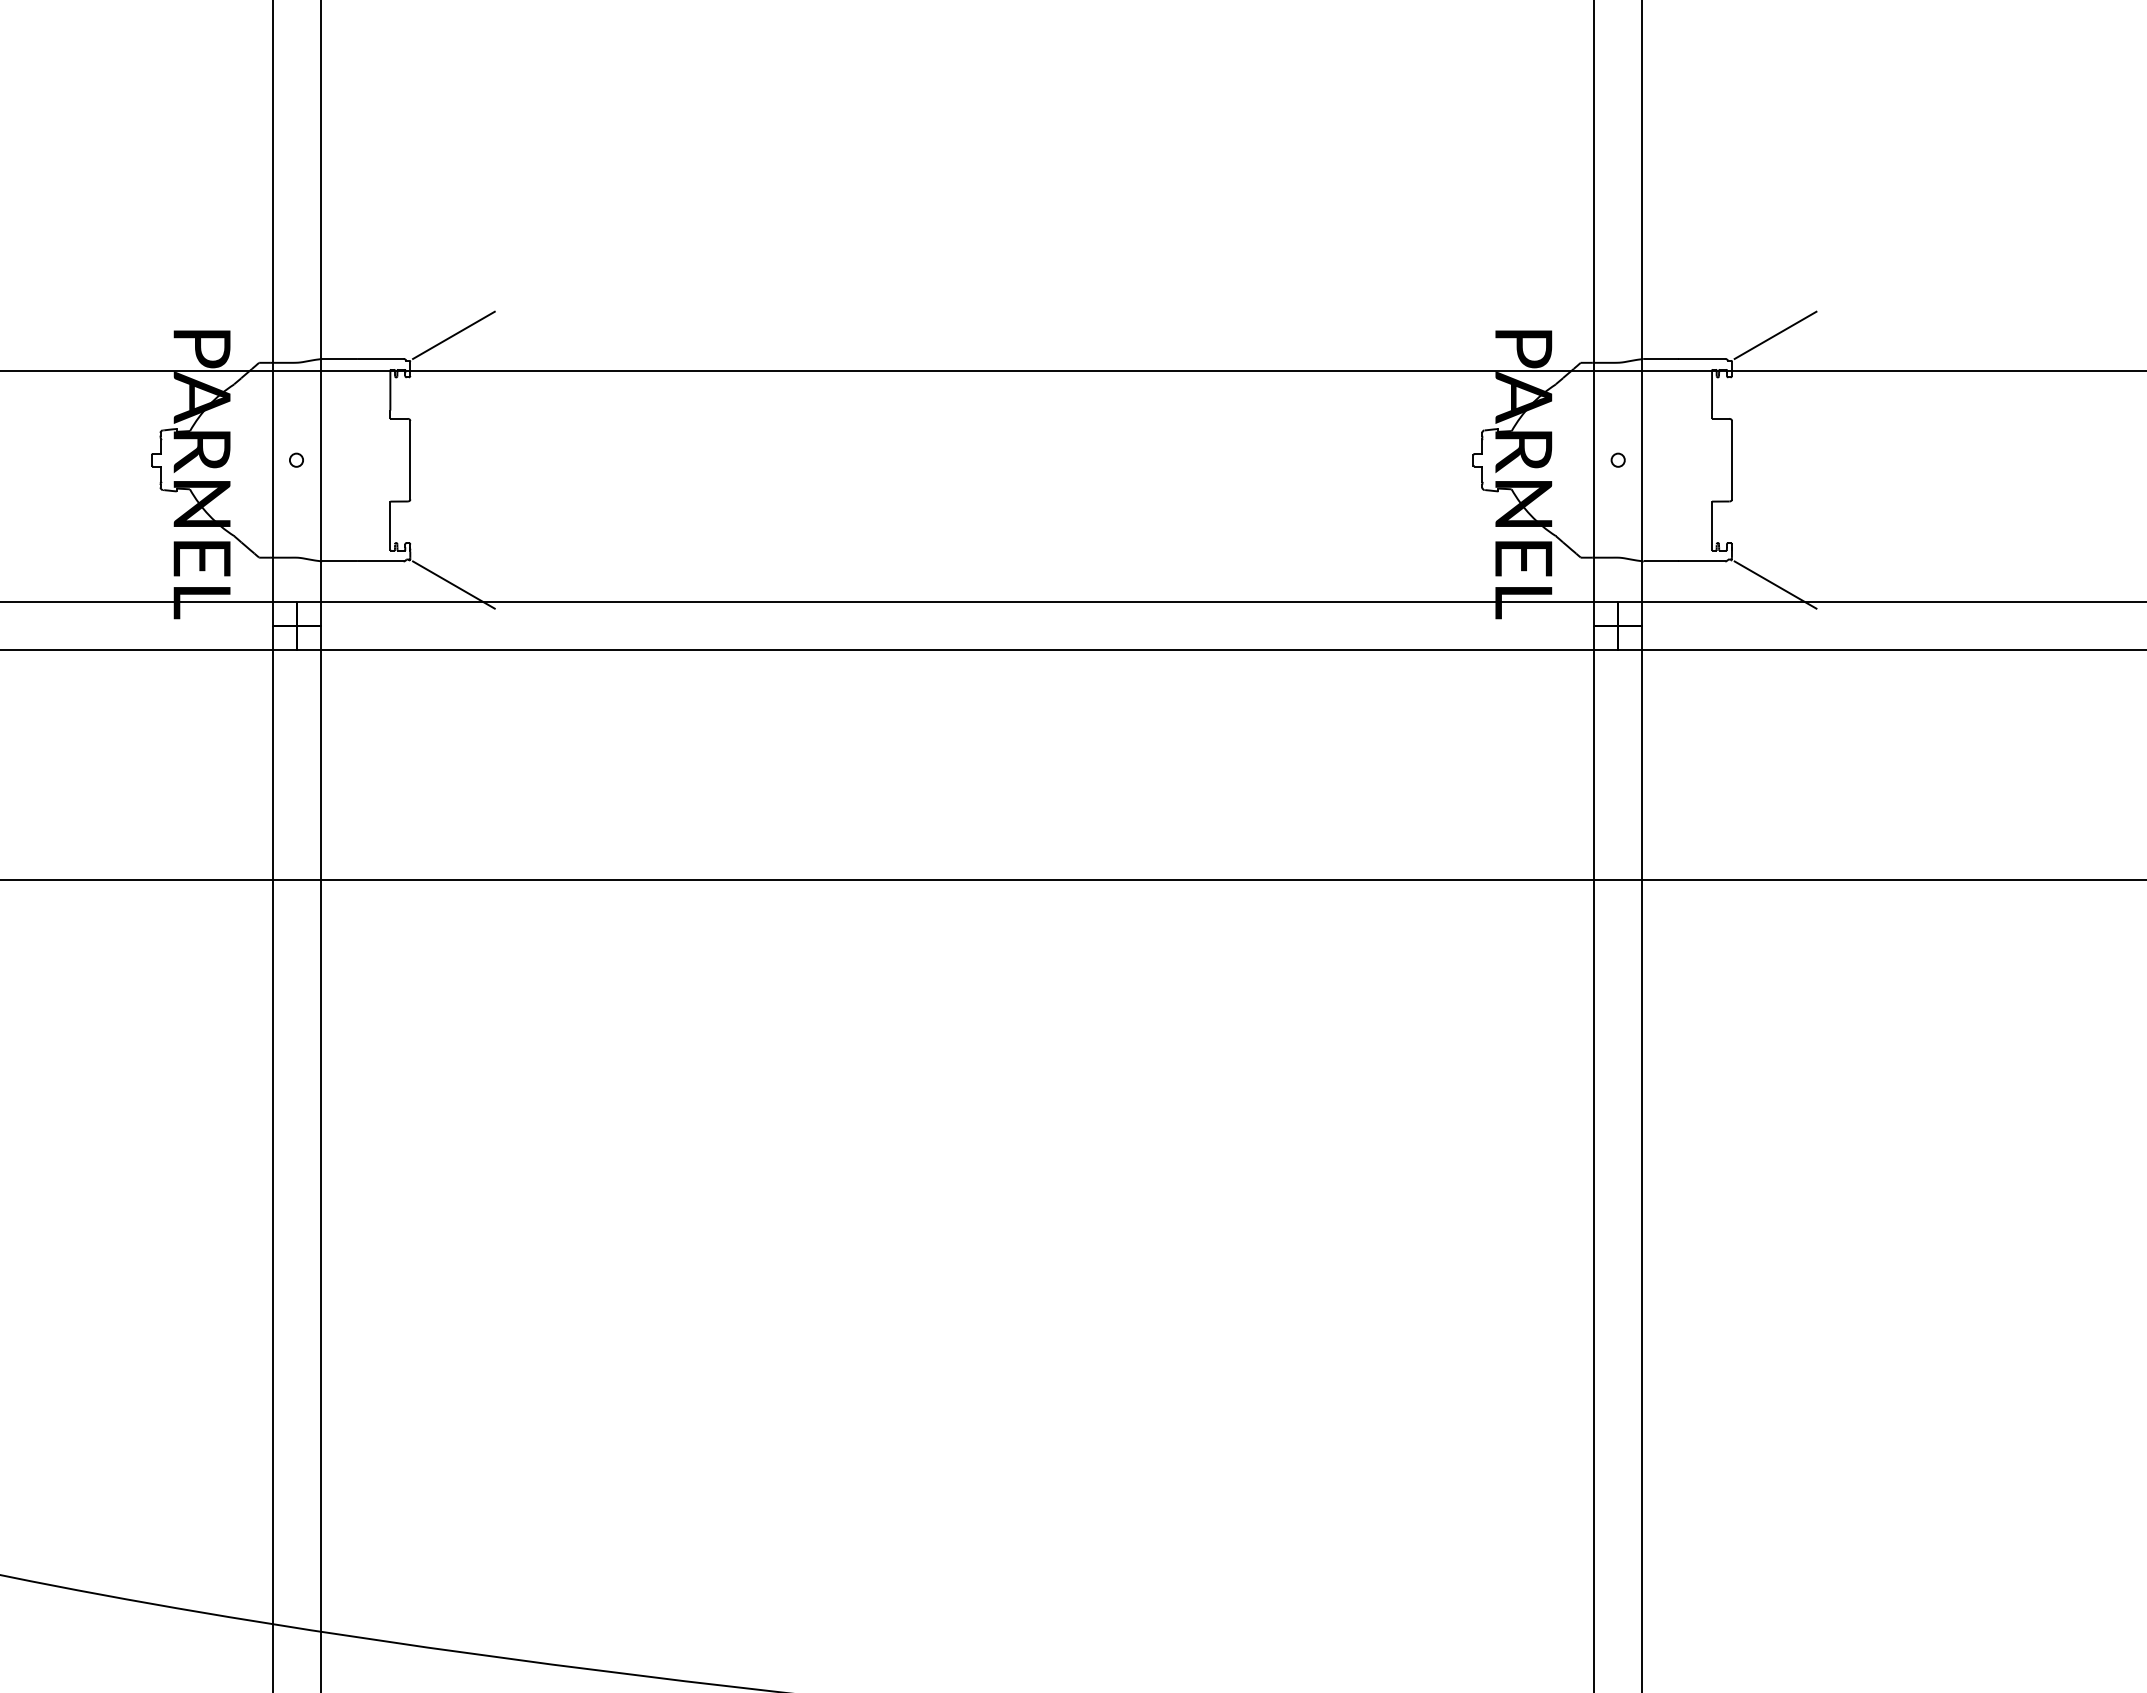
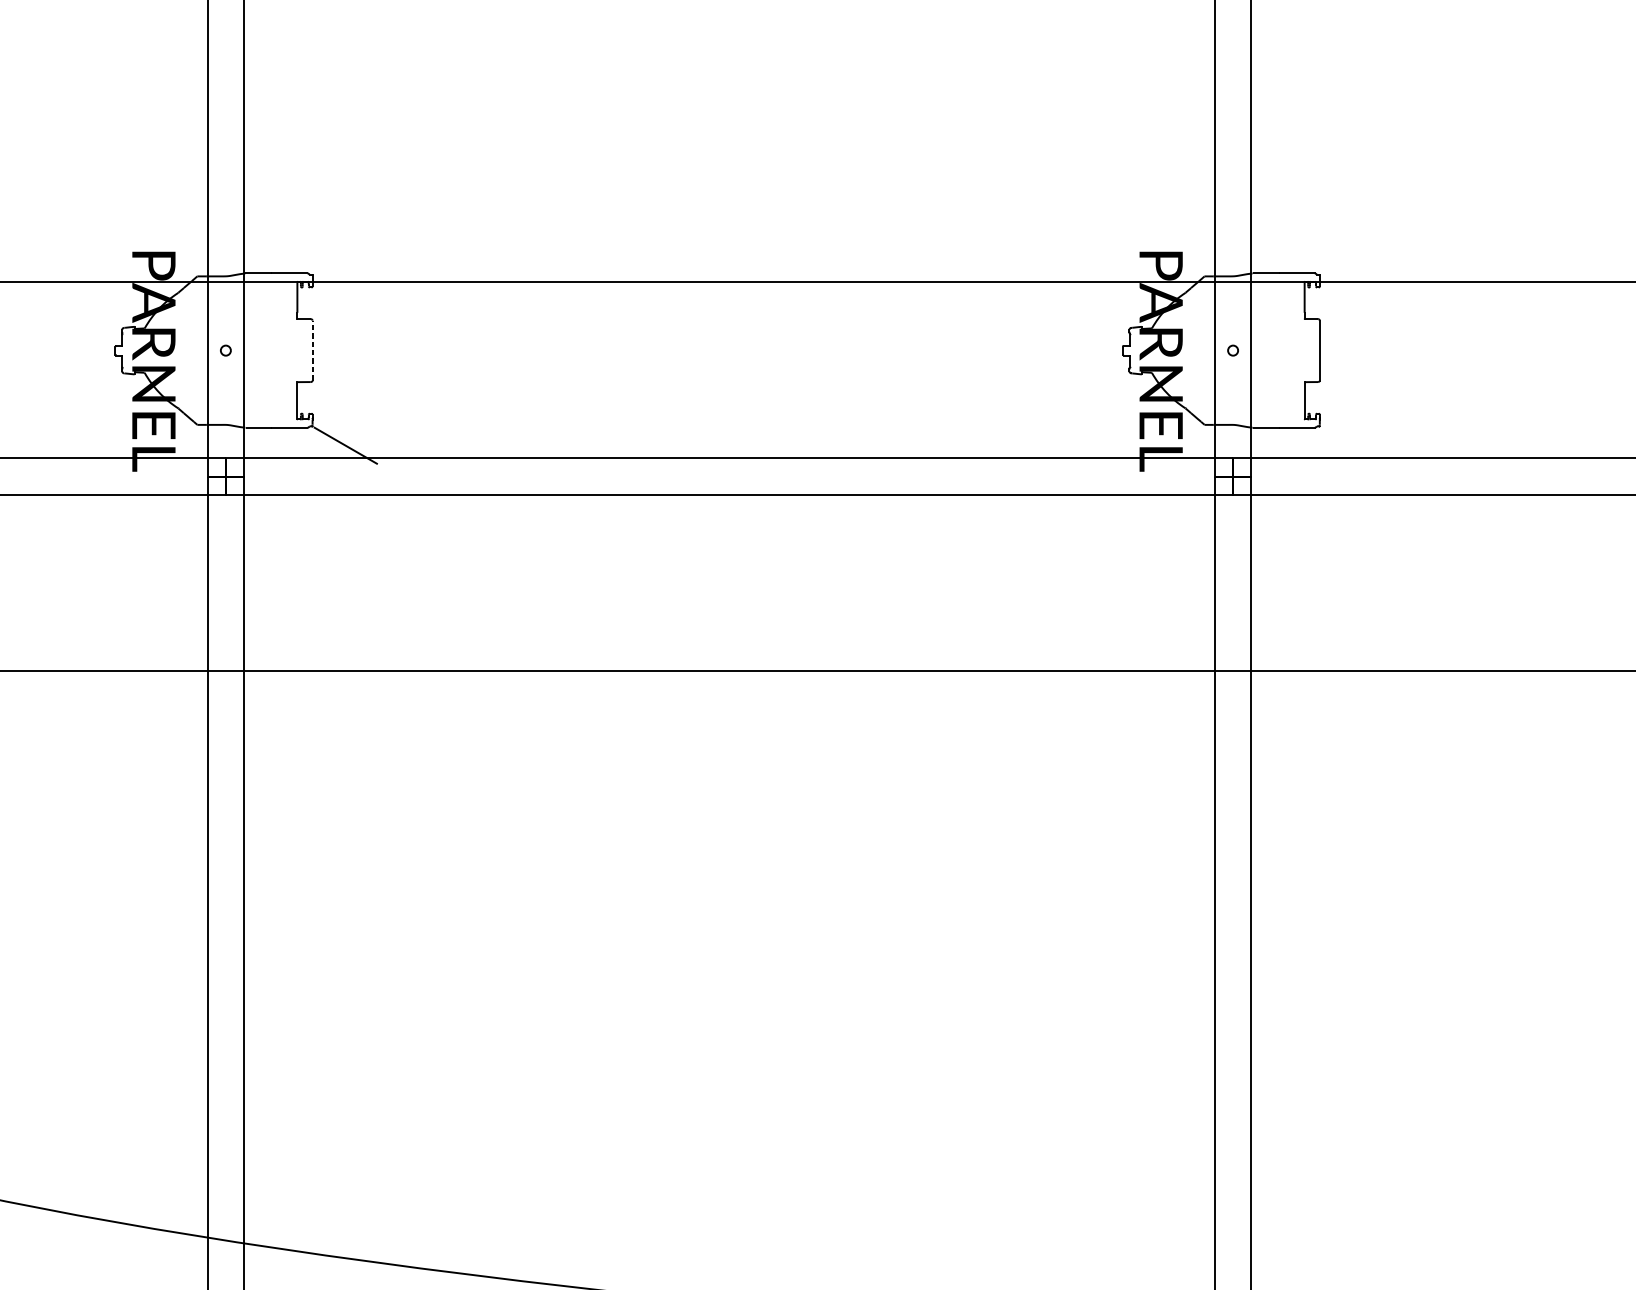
line: (453, 334) -> (345, 254), removed
line: (1775, 334) -> (1352, 254), removed
line: (410, 459) -> (312, 350), solid -> dashed
line: (1775, 584) -> (1352, 445), removed

